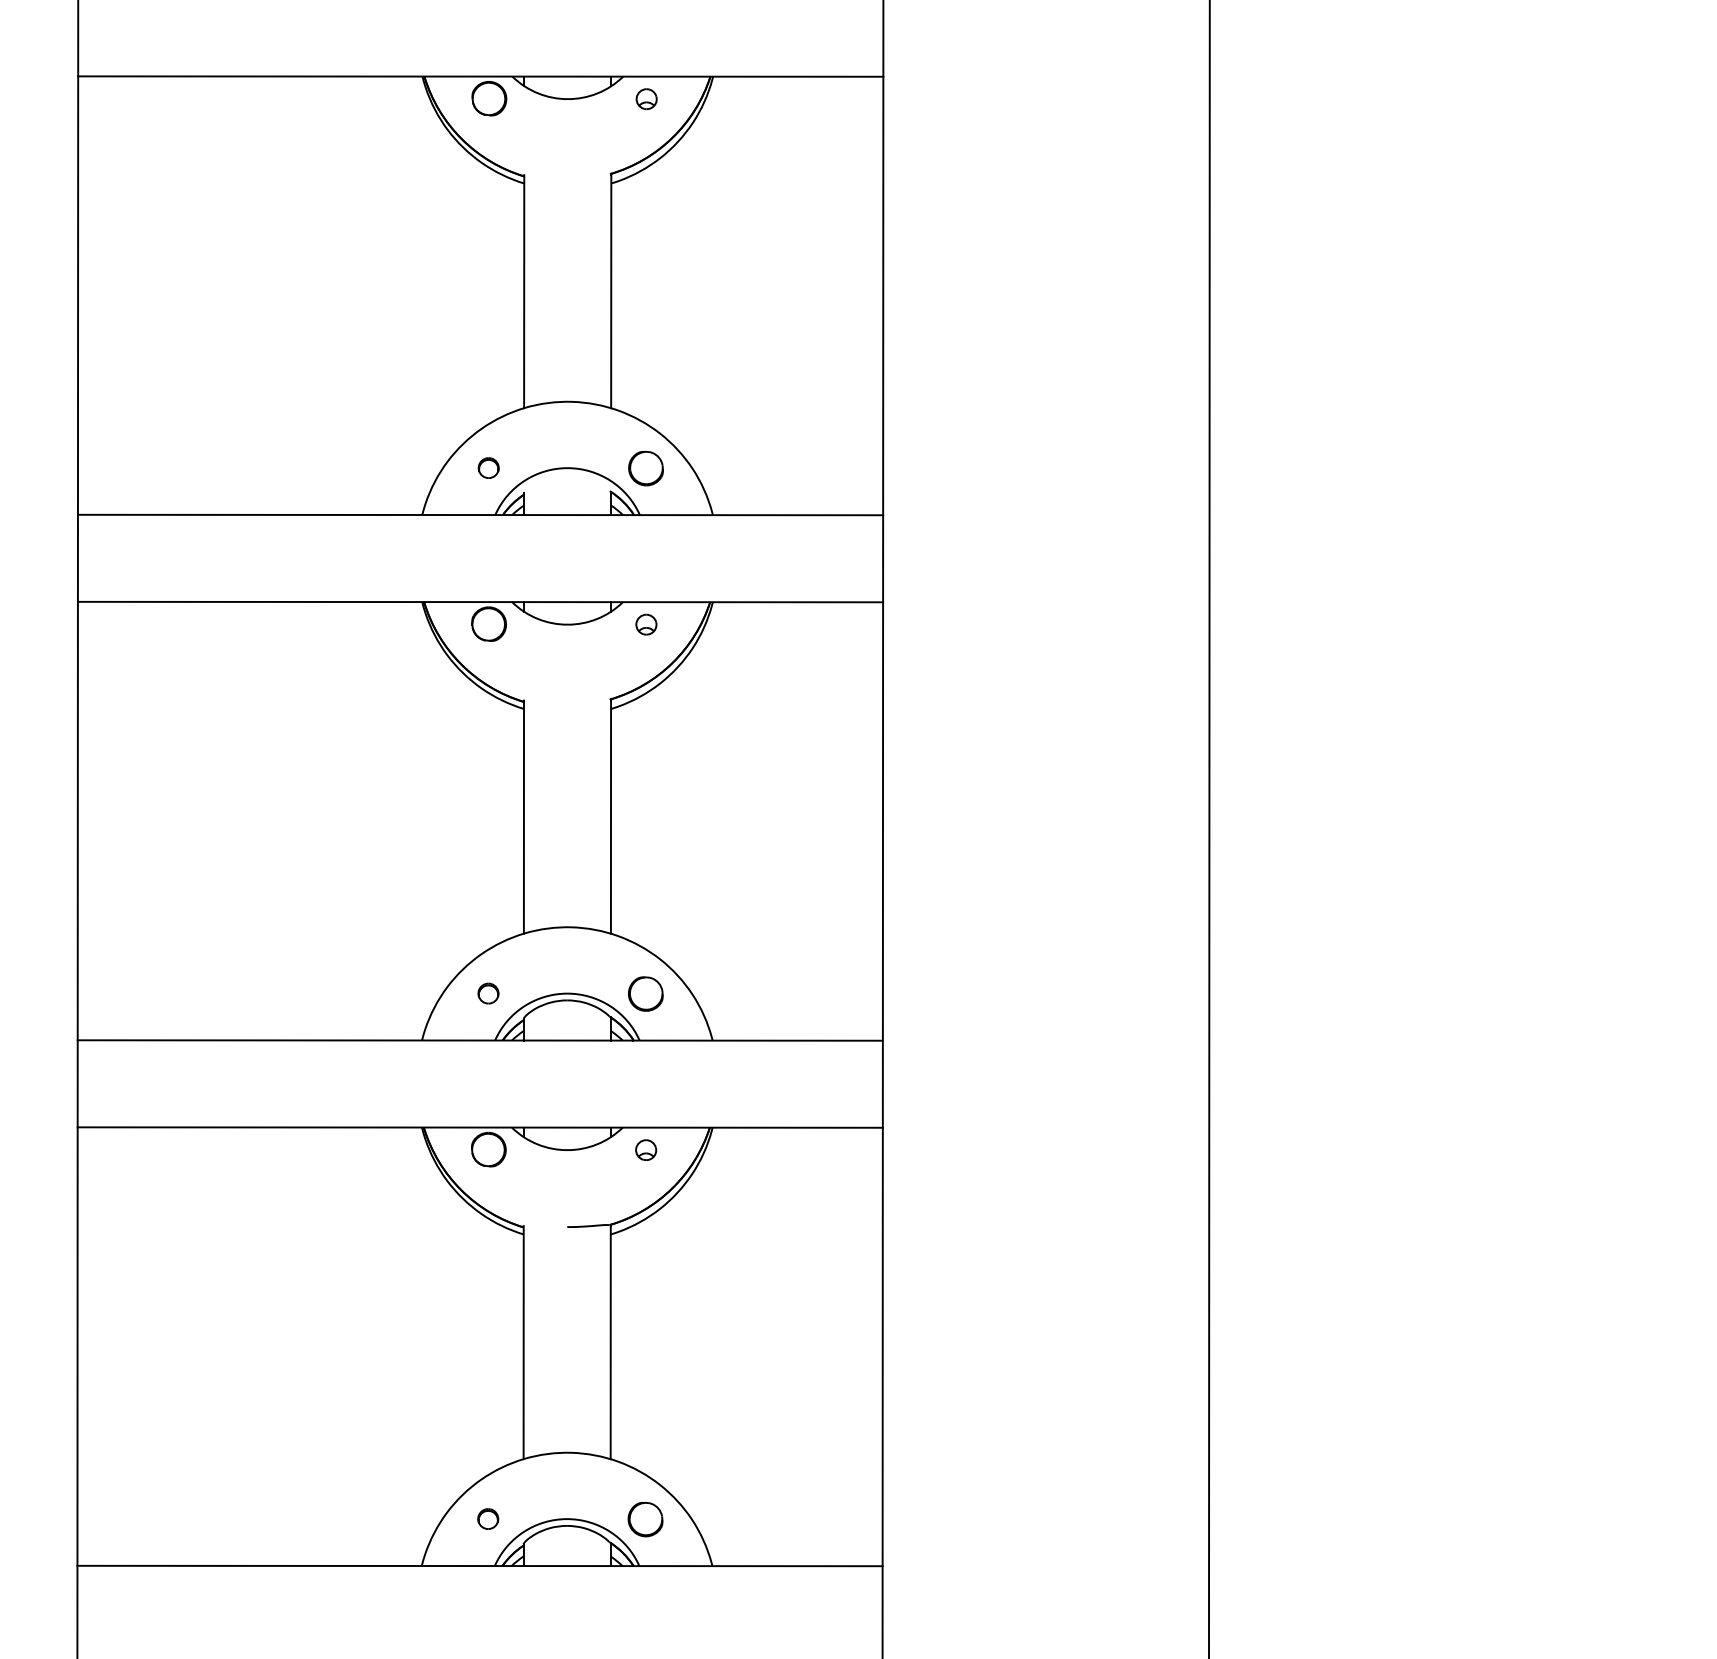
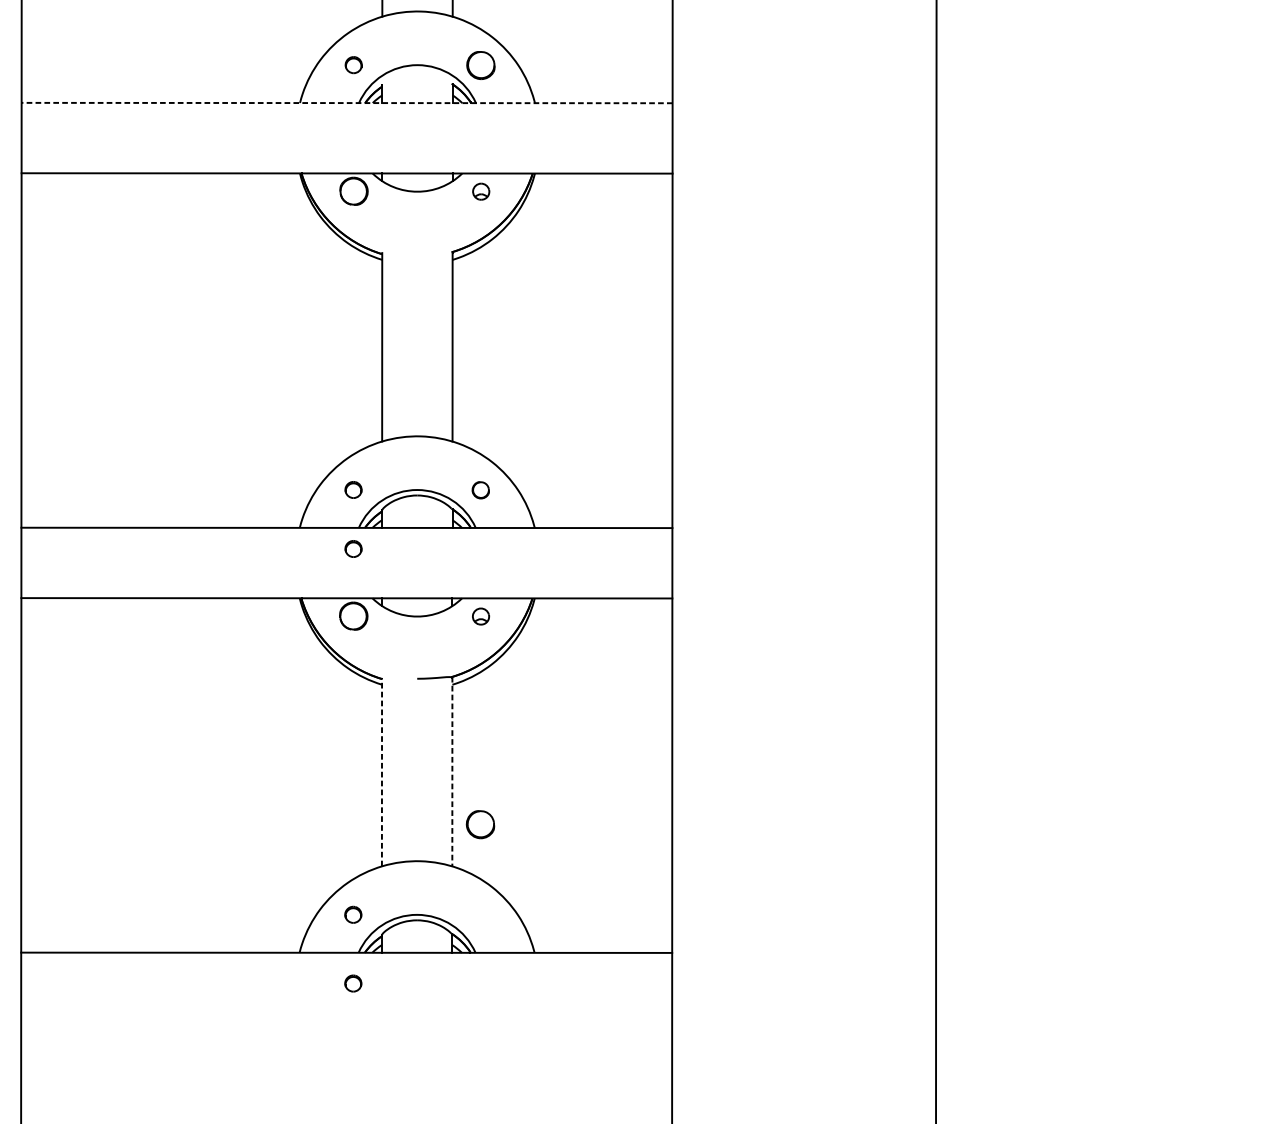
line: (480, 515) -> (347, 103), solid -> dashed
part: (645, 993) -> (480, 489), size x0.6
part: (488, 1066) -> (353, 548), added
line: (523, 1342) -> (381, 772), solid -> dashed
line: (610, 1342) -> (452, 772), solid -> dashed
part: (645, 1519) -> (480, 824), moved
part: (488, 1603) -> (353, 983), added

